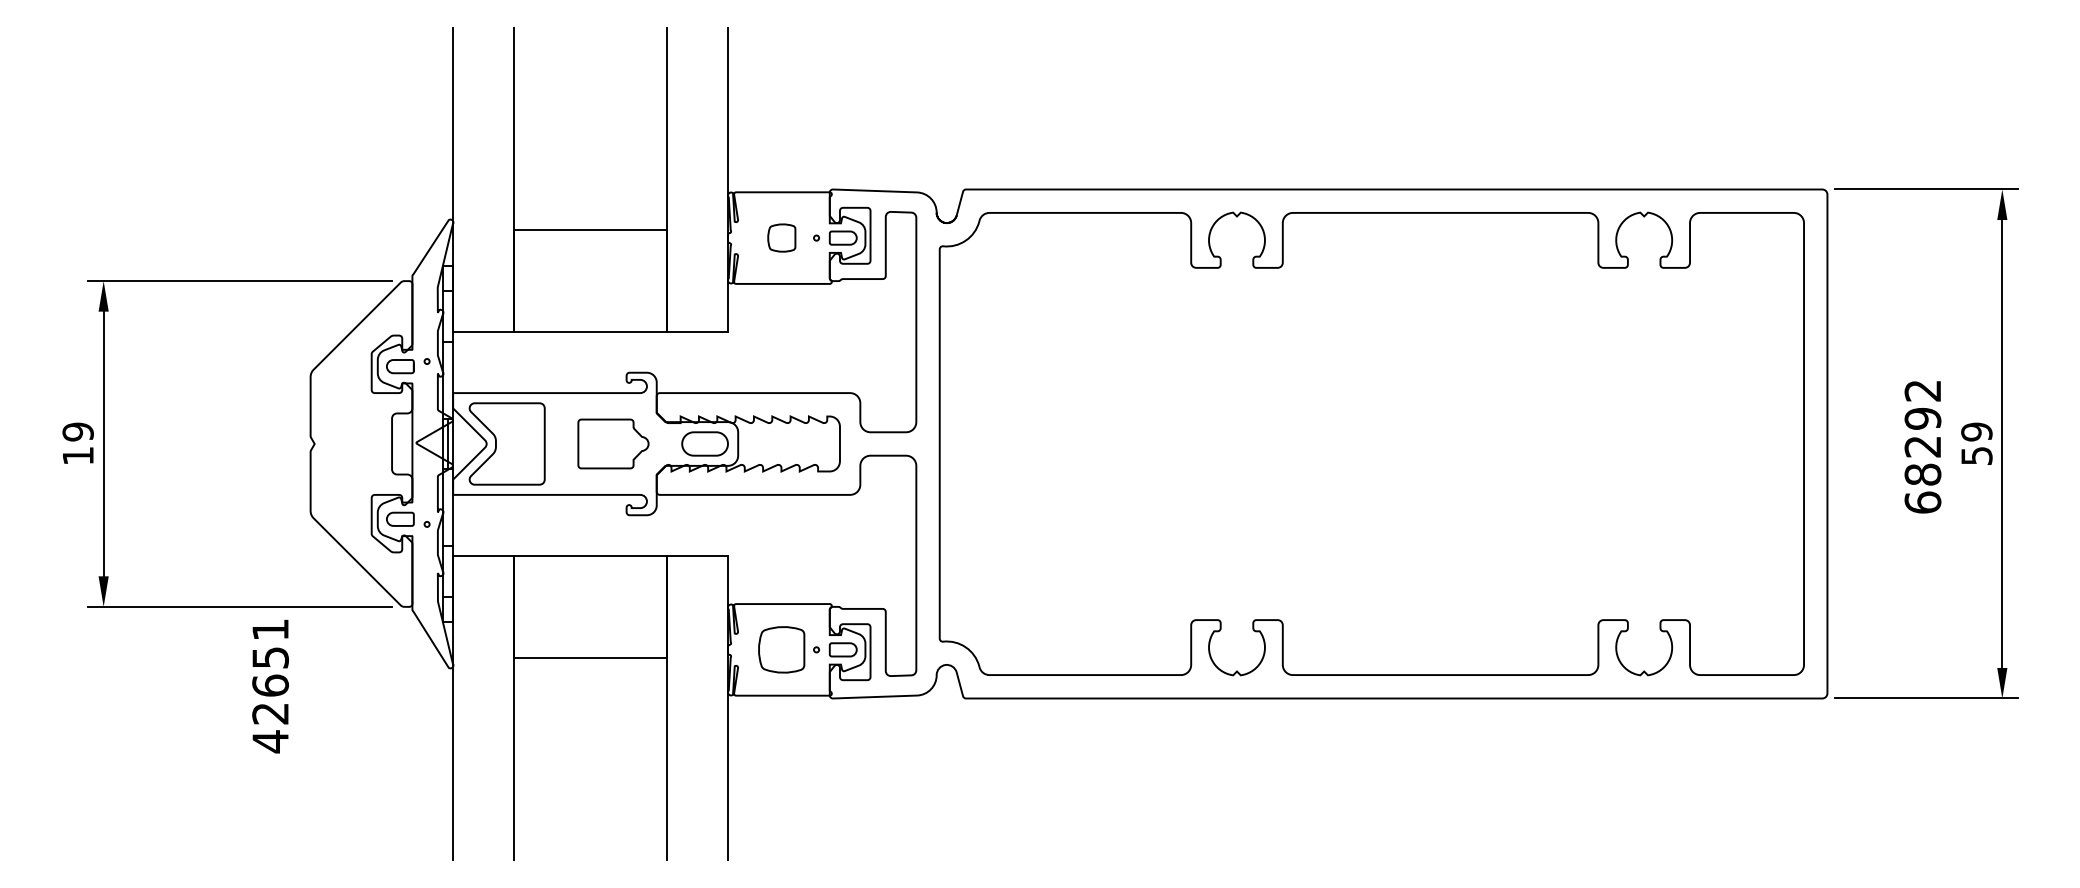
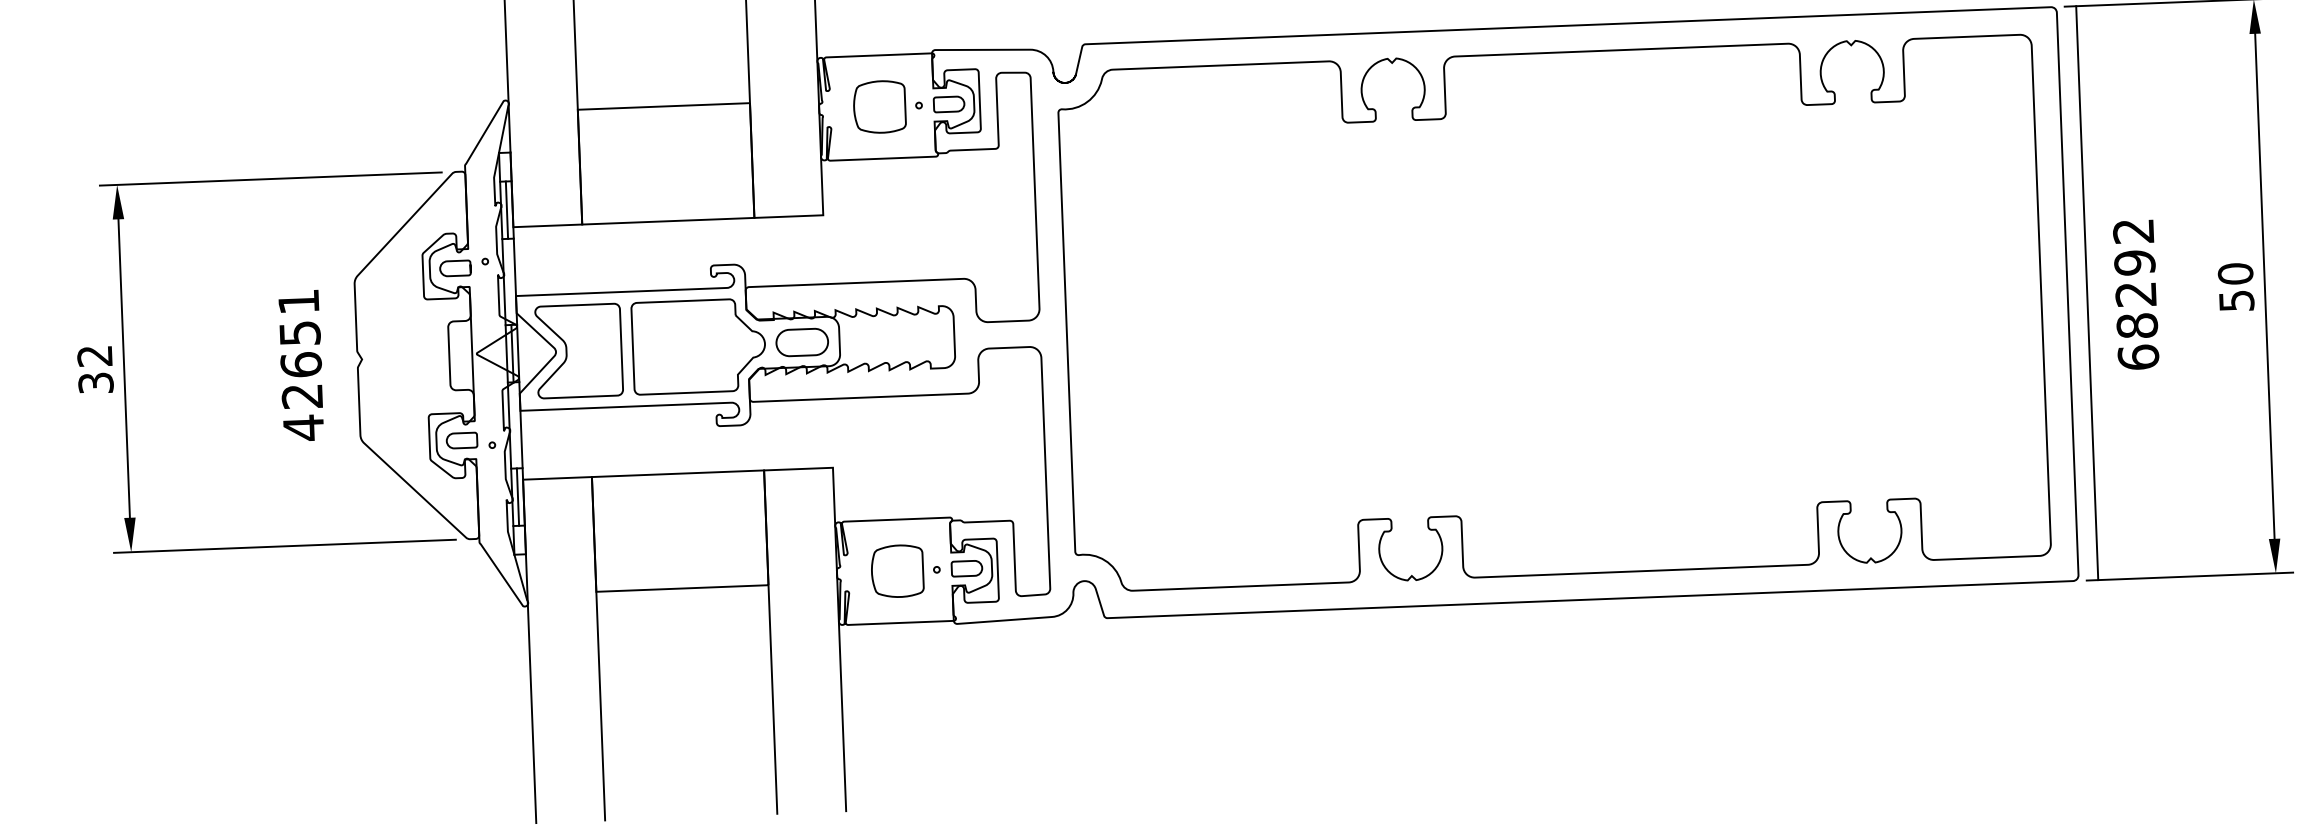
part: (781, 237) -> (879, 106), size x1.67
line: (448, 316) -> (507, 209), added
text: (1976, 431) -> (2235, 273), 59 -> 50
text: (77, 443) -> (94, 369), 19 -> 32
part: (613, 443) -> (698, 345), size x1.67
line: (1844, 443) -> (2086, 292), added
text: (1922, 447) -> (2135, 295), moved
line: (448, 570) -> (518, 496), added
text: (270, 686) -> (301, 365), moved

